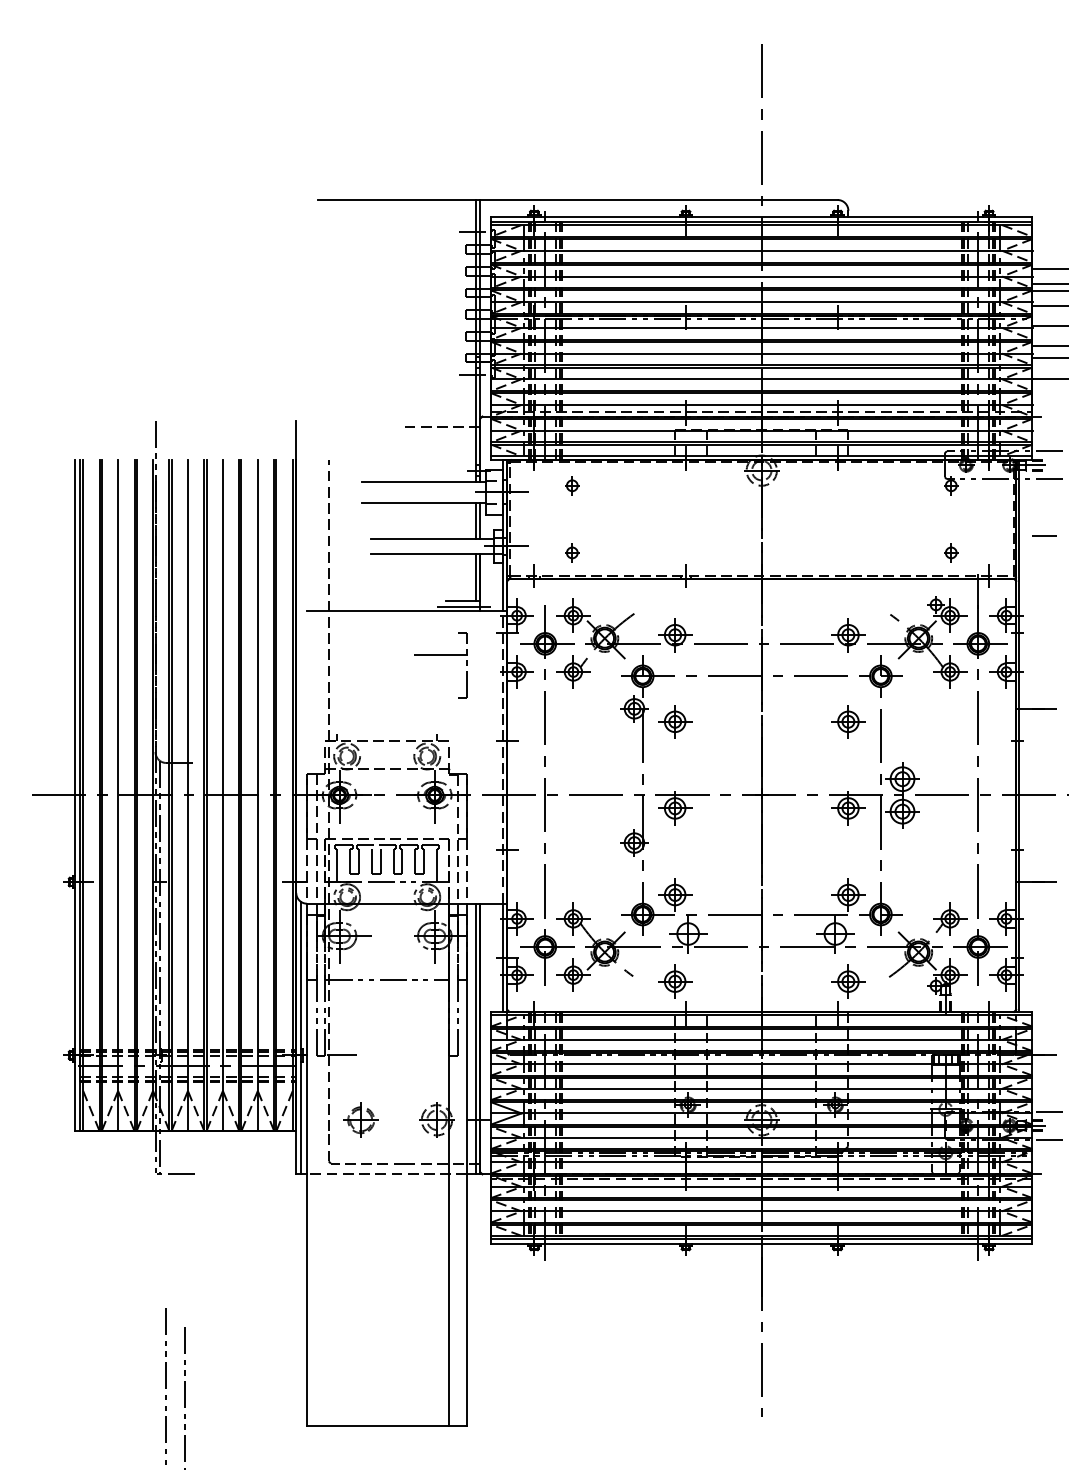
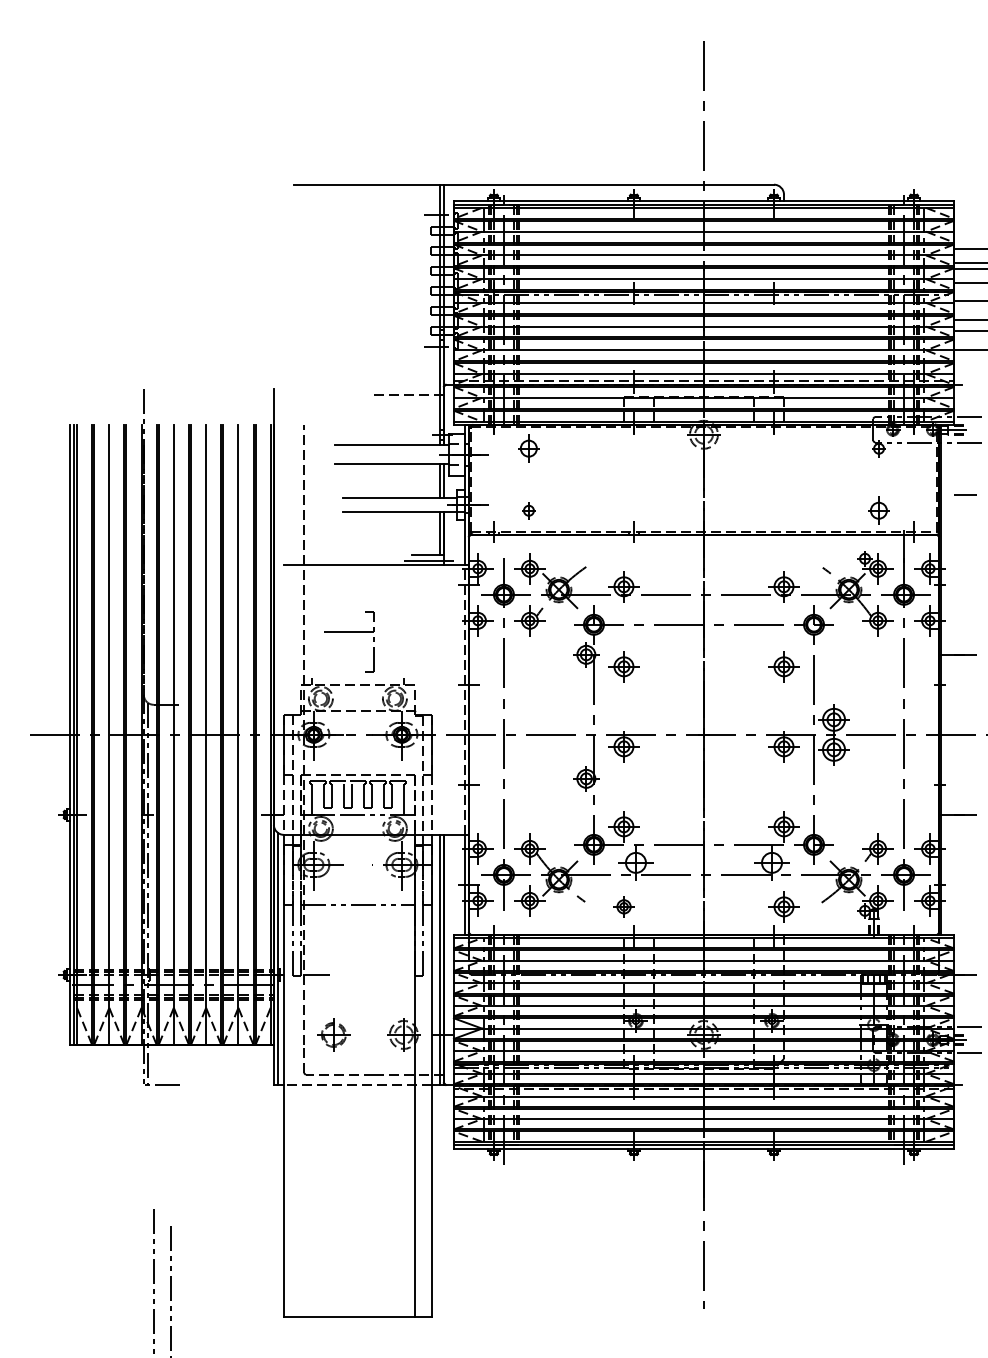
part: (572, 485) -> (529, 448), size x1.6
part: (951, 552) -> (879, 510), size x1.6
part: (440, 655) -> (348, 632), moved
part: (675, 981) -> (624, 906), size x0.7

